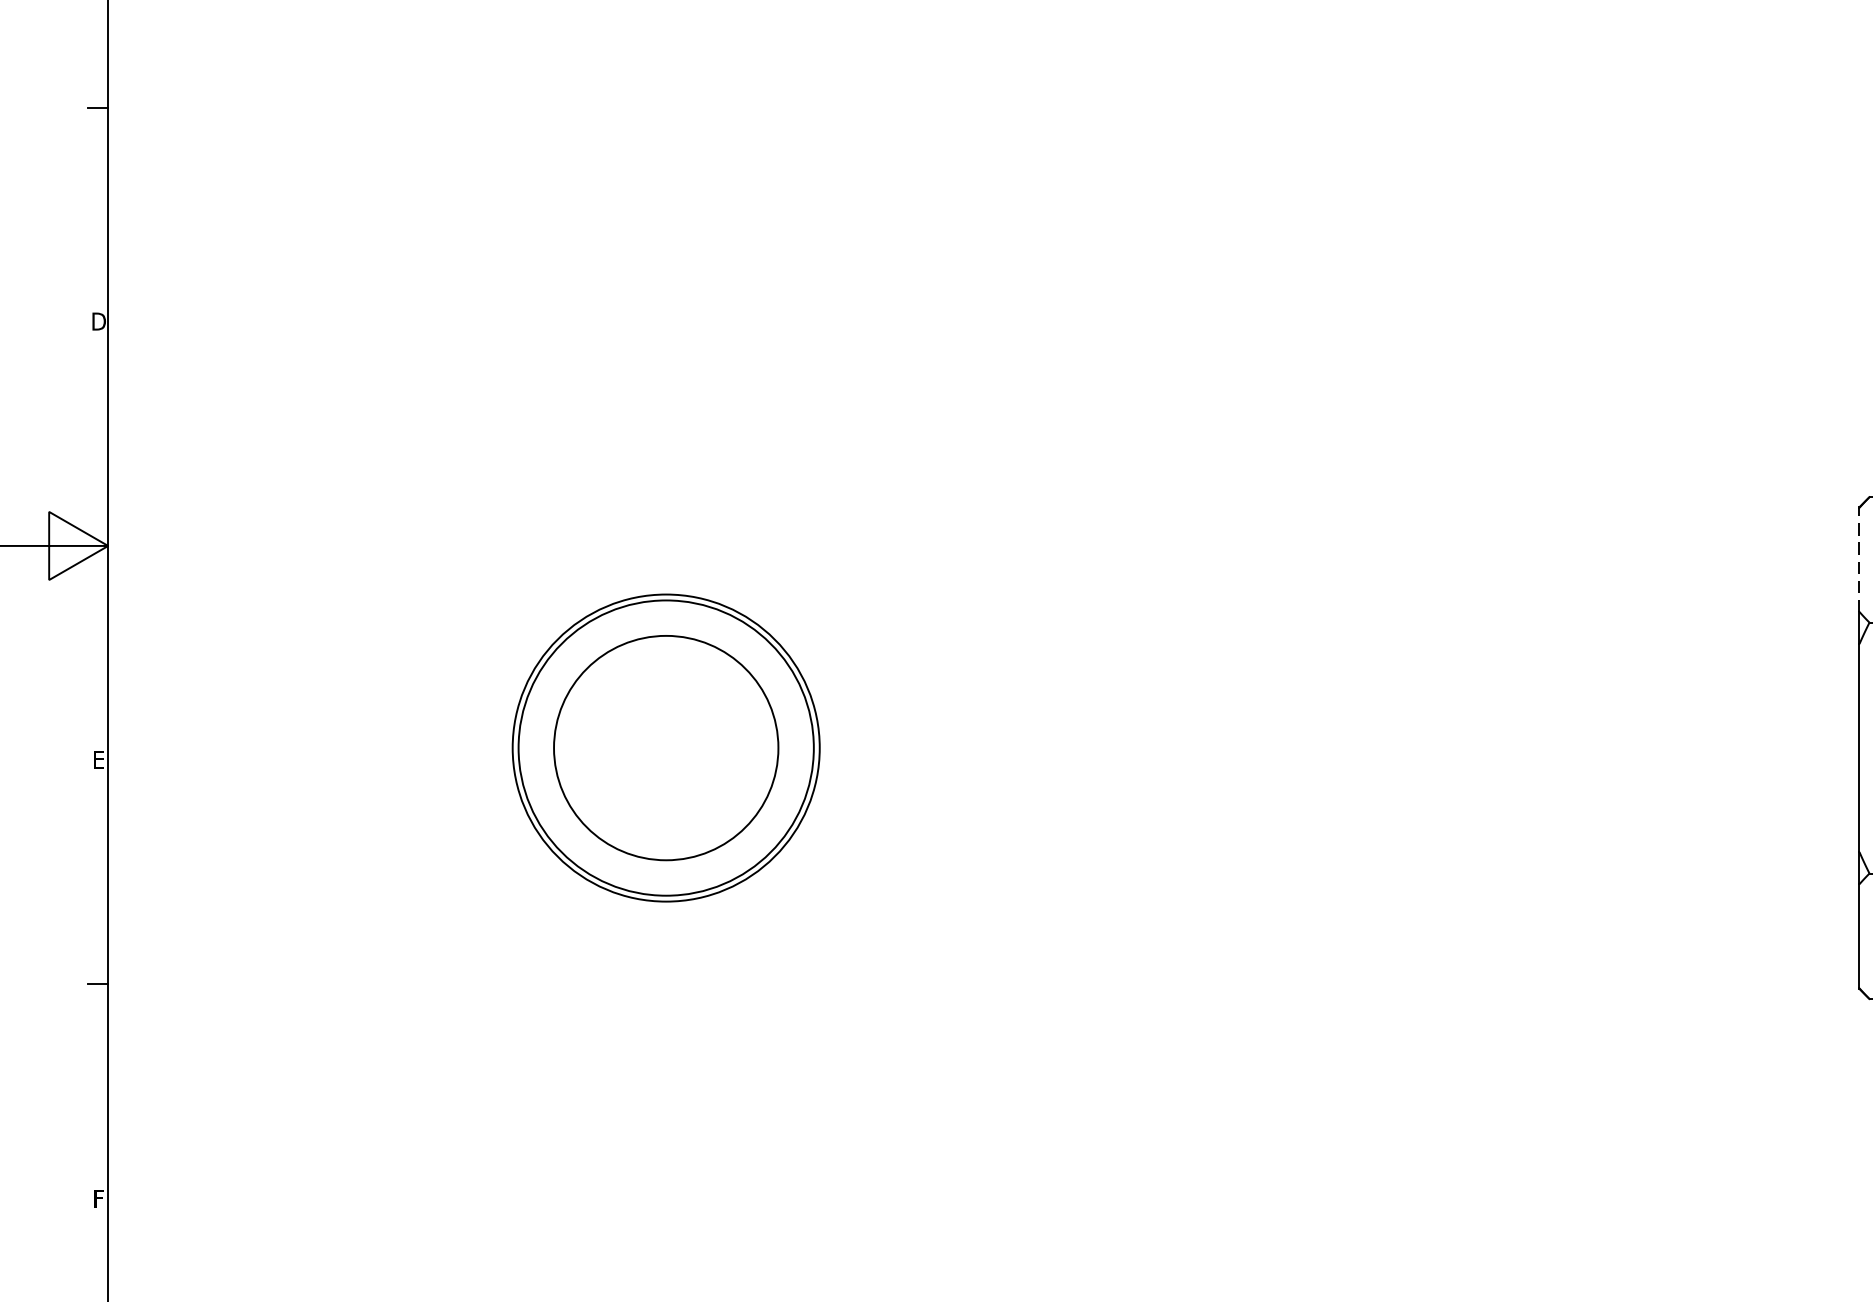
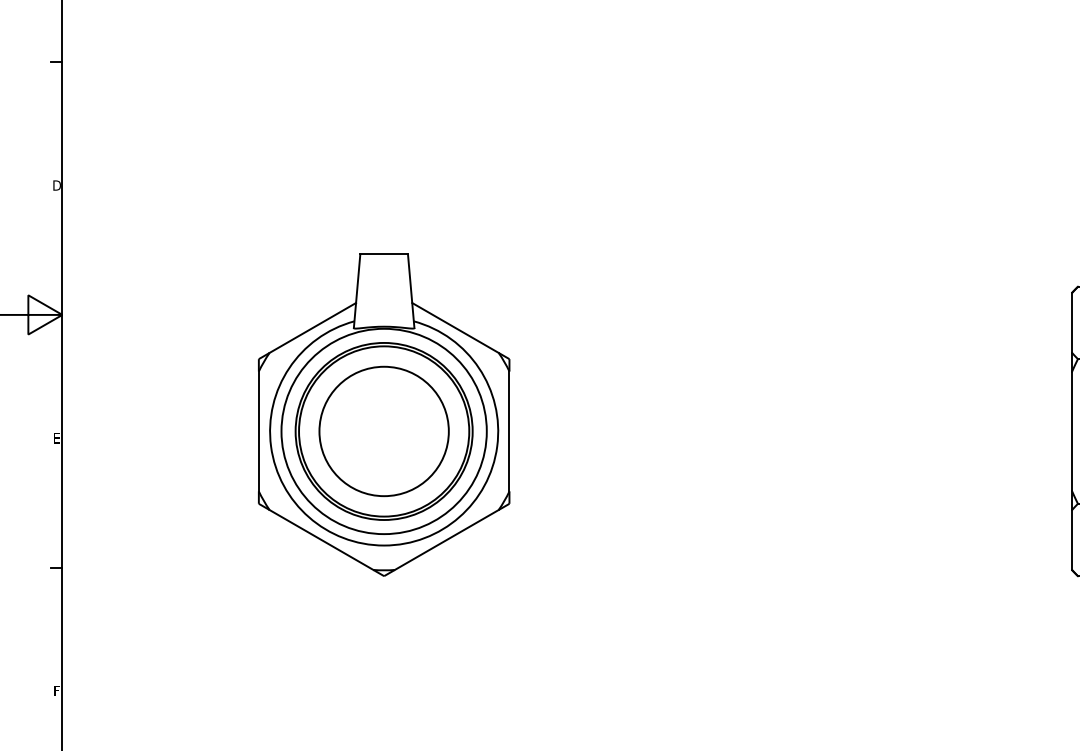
line: (1860, 559) -> (1072, 322), dashed -> solid
part: (666, 718) -> (384, 414), added

